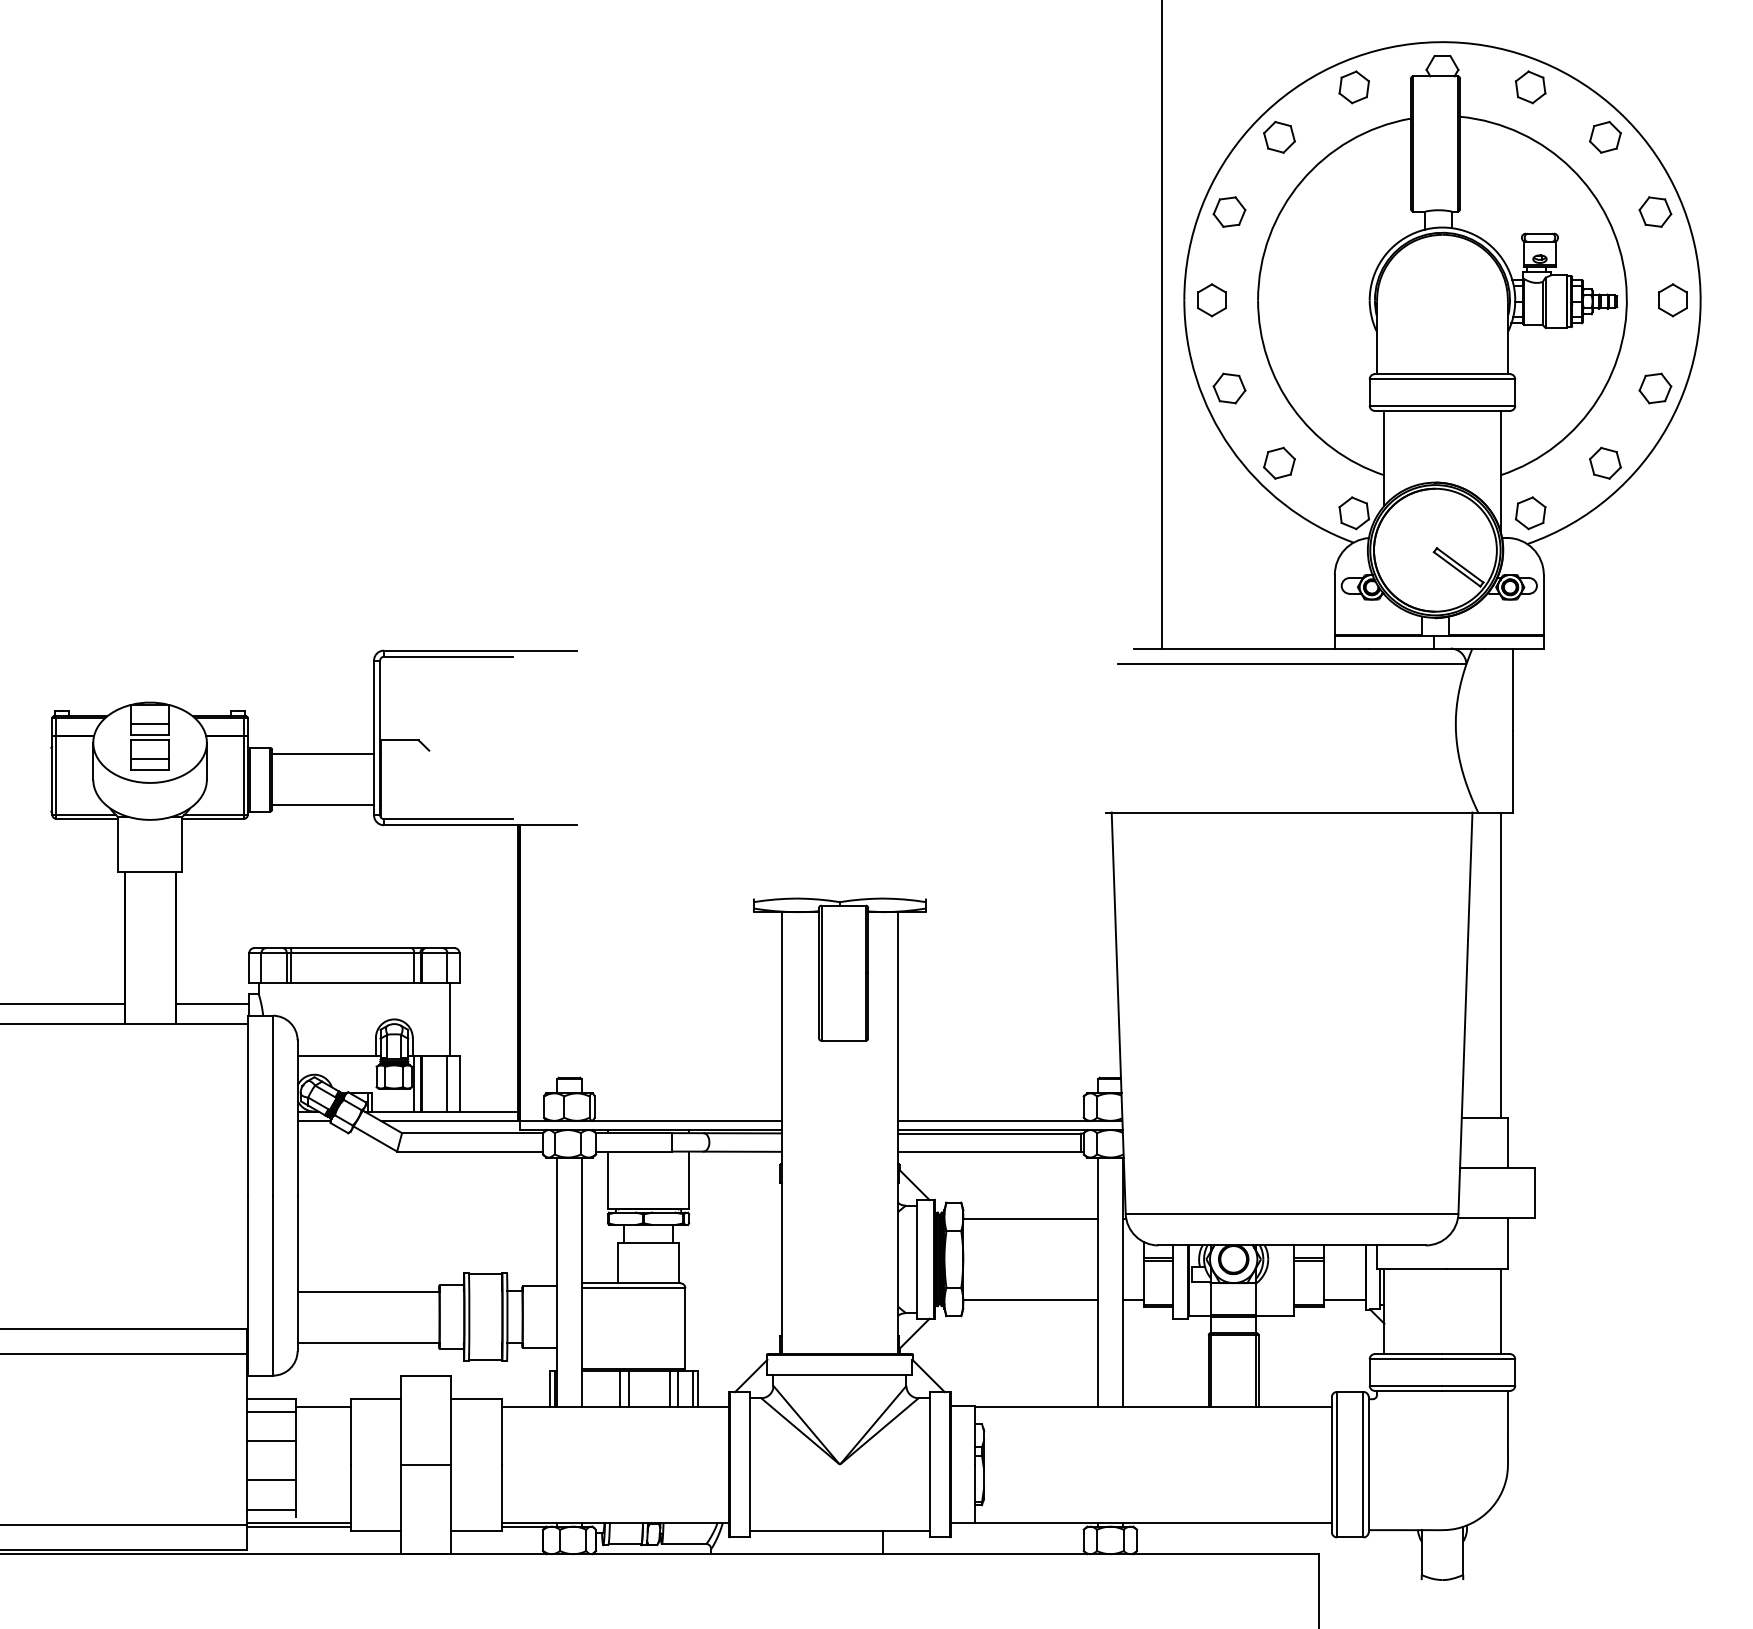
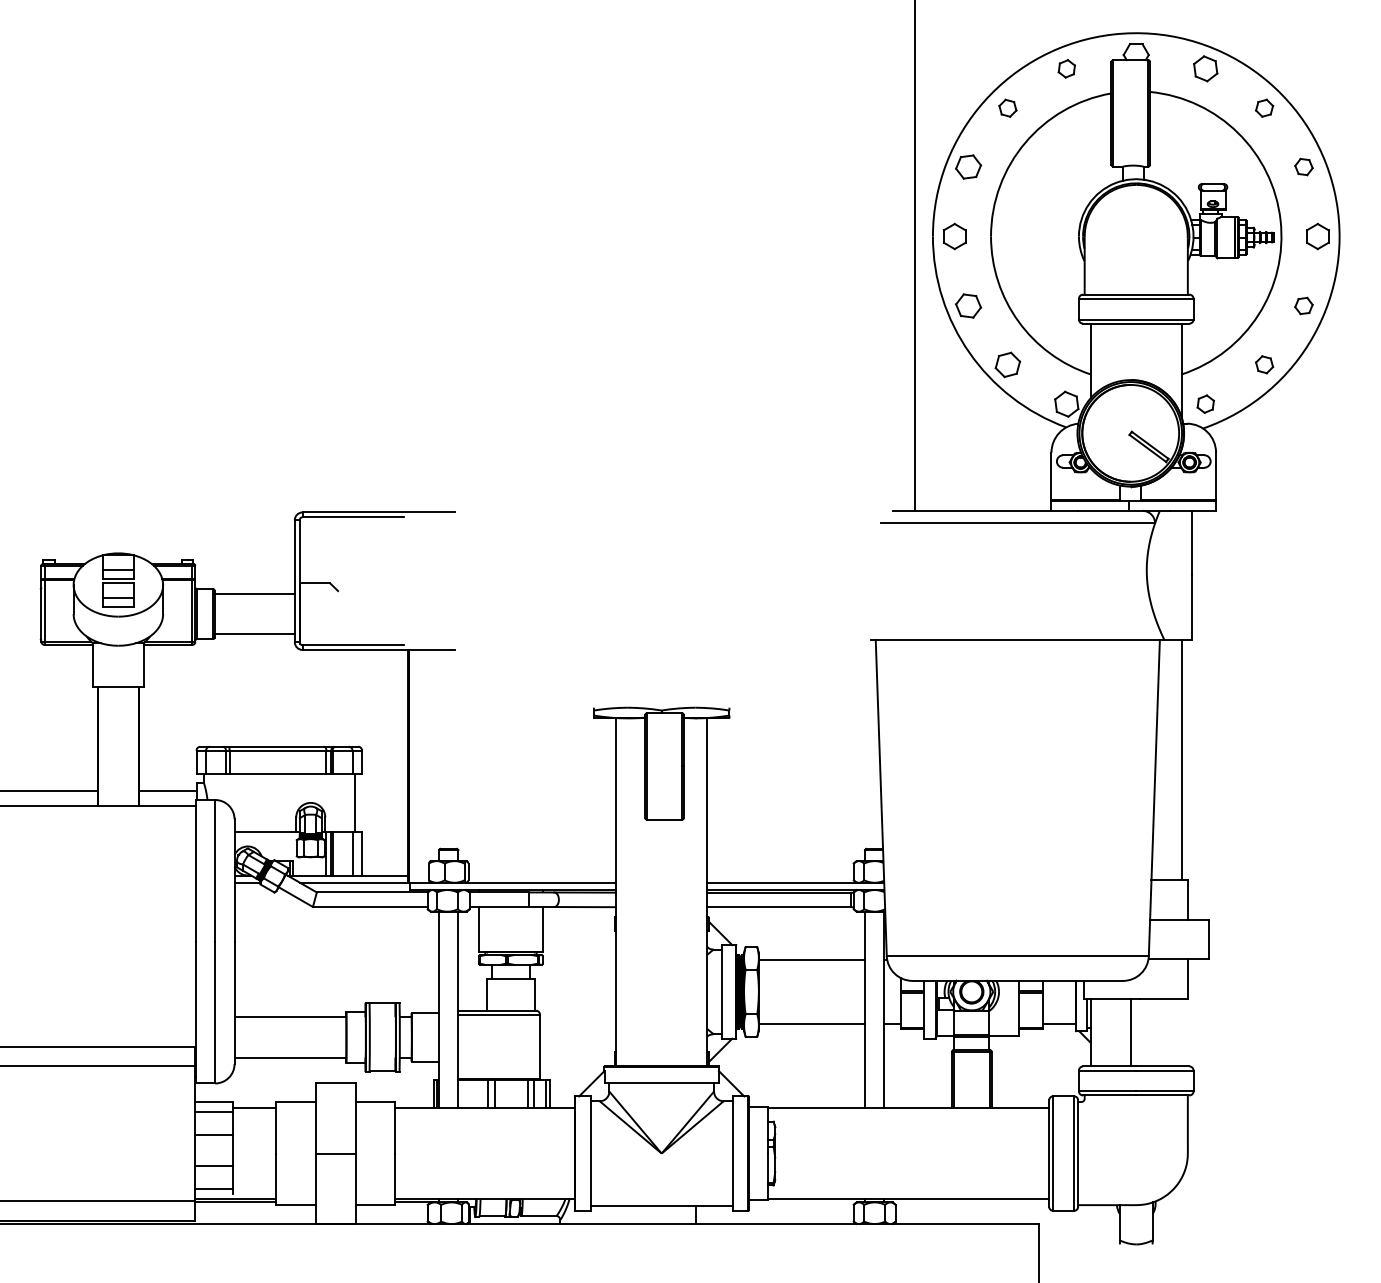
part: (1353, 86) -> (1066, 68), size x0.7
part: (1278, 137) -> (1007, 108), size x0.7
part: (1605, 137) -> (1264, 108), size x0.7
part: (1654, 211) -> (1303, 166), size x0.7
part: (1654, 387) -> (1303, 305), size x0.7
part: (1605, 462) -> (1264, 364), size x0.7
part: (1530, 512) -> (1205, 403), size x0.7
line: (1499, 1310) -> (1130, 1032), moved

